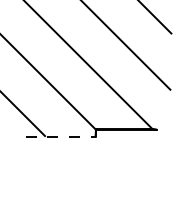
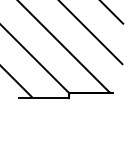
line: (60, 136) -> (43, 97), dashed -> solid

